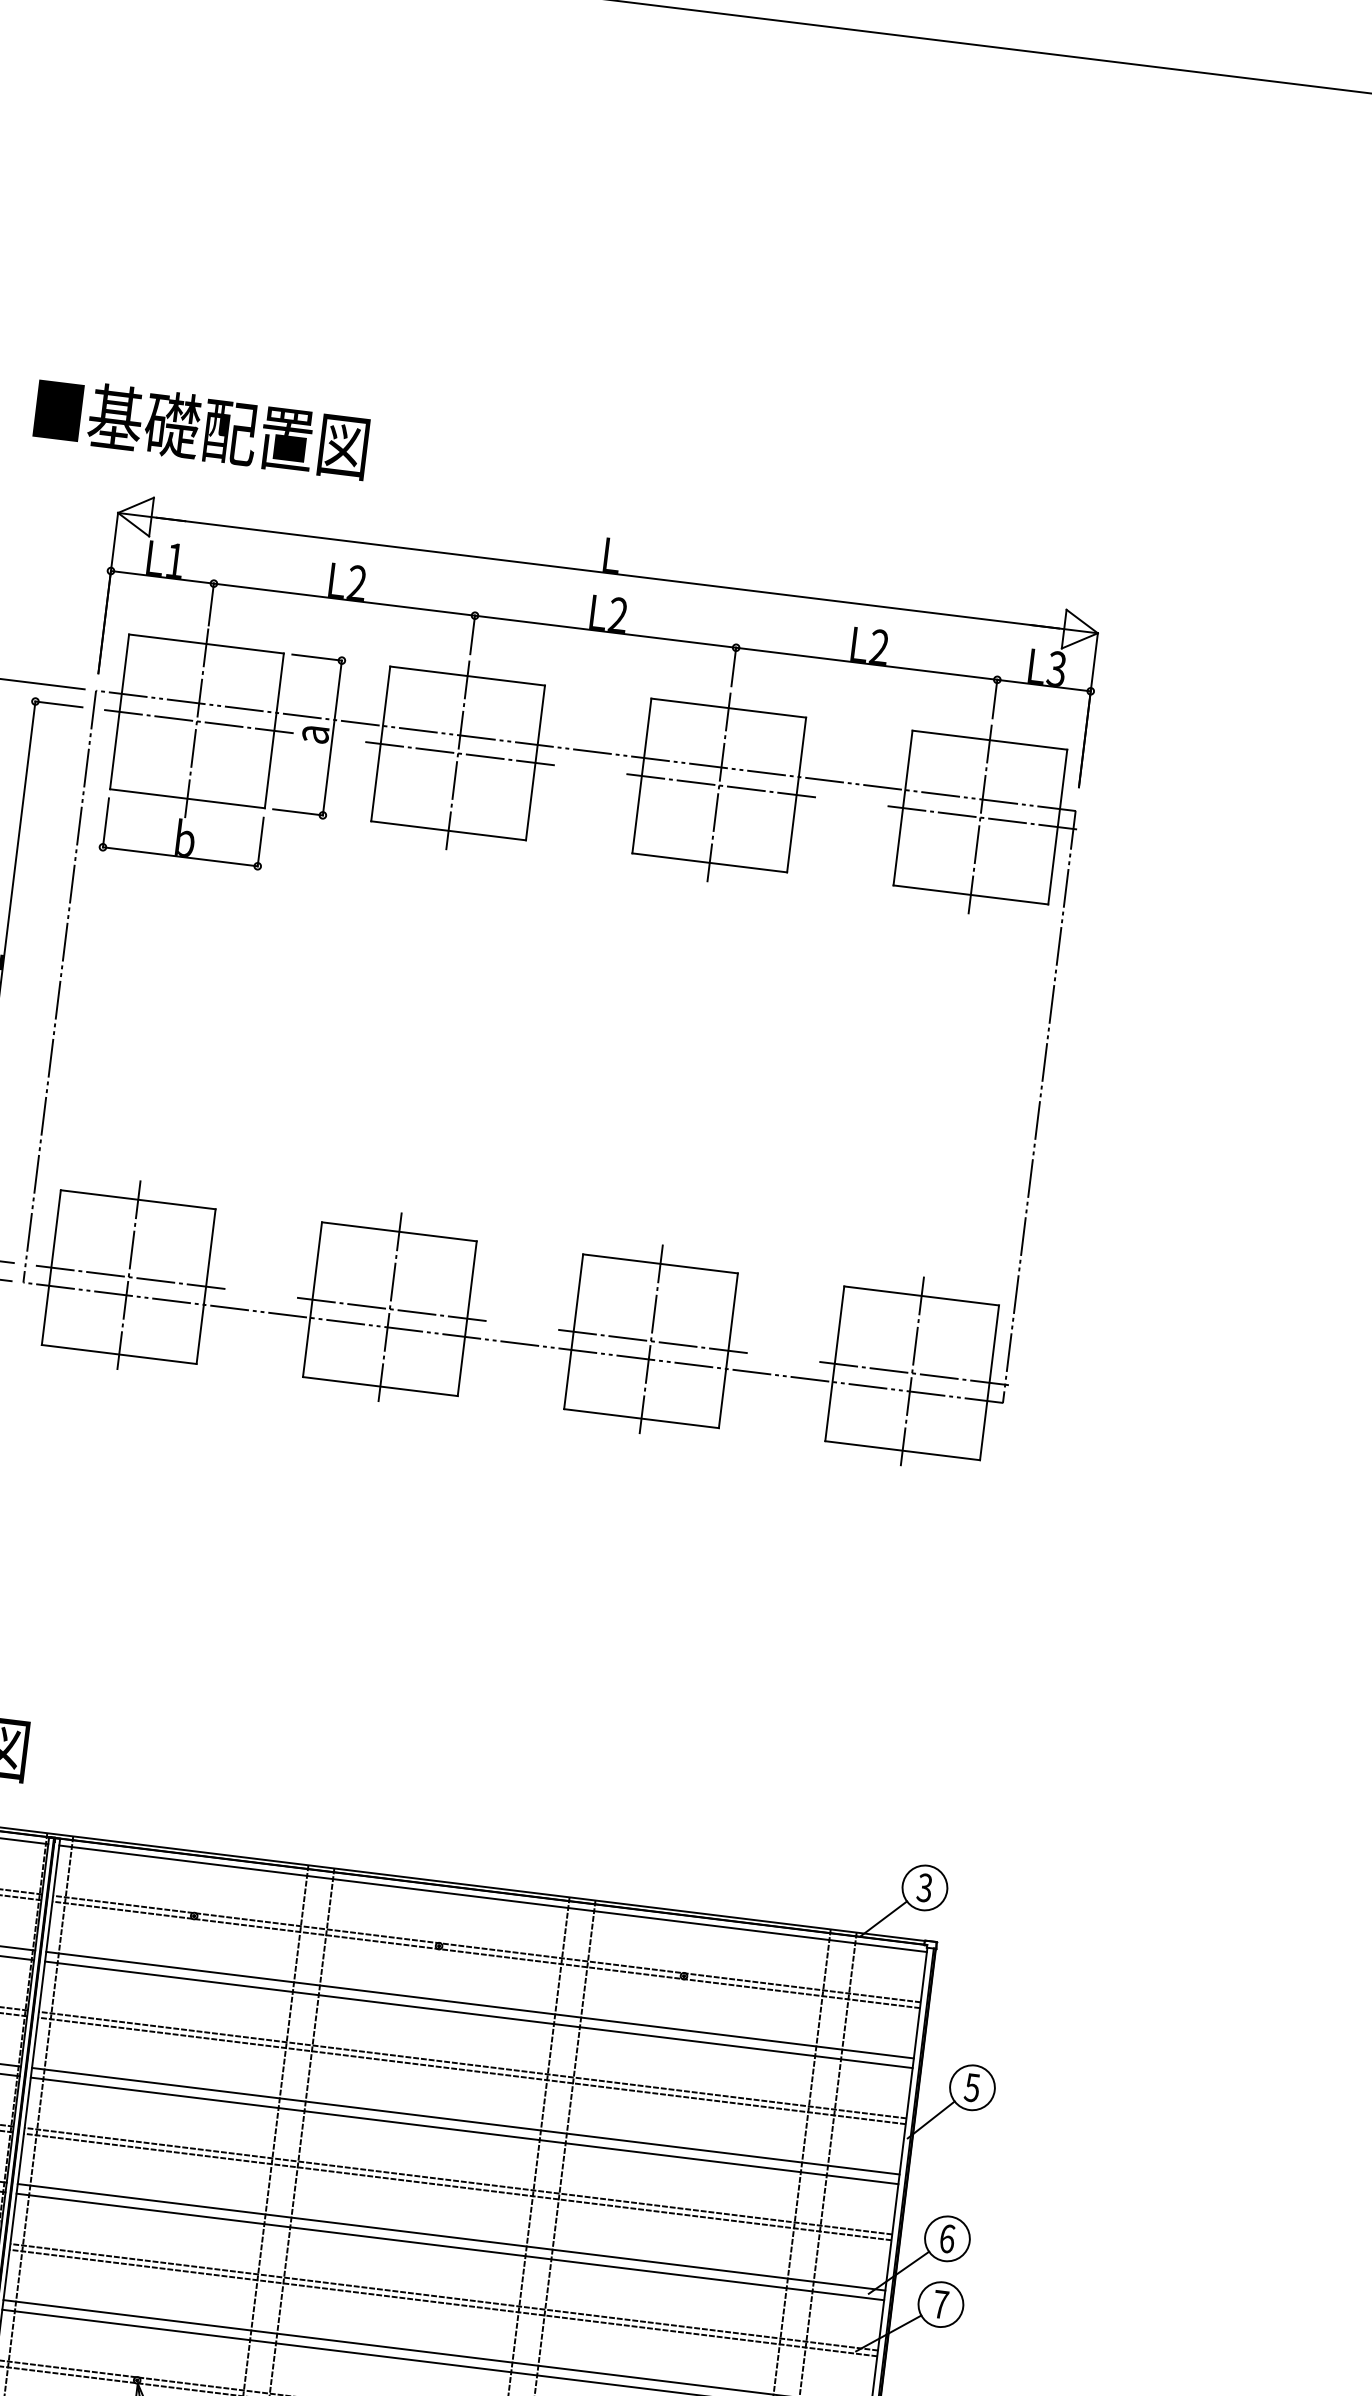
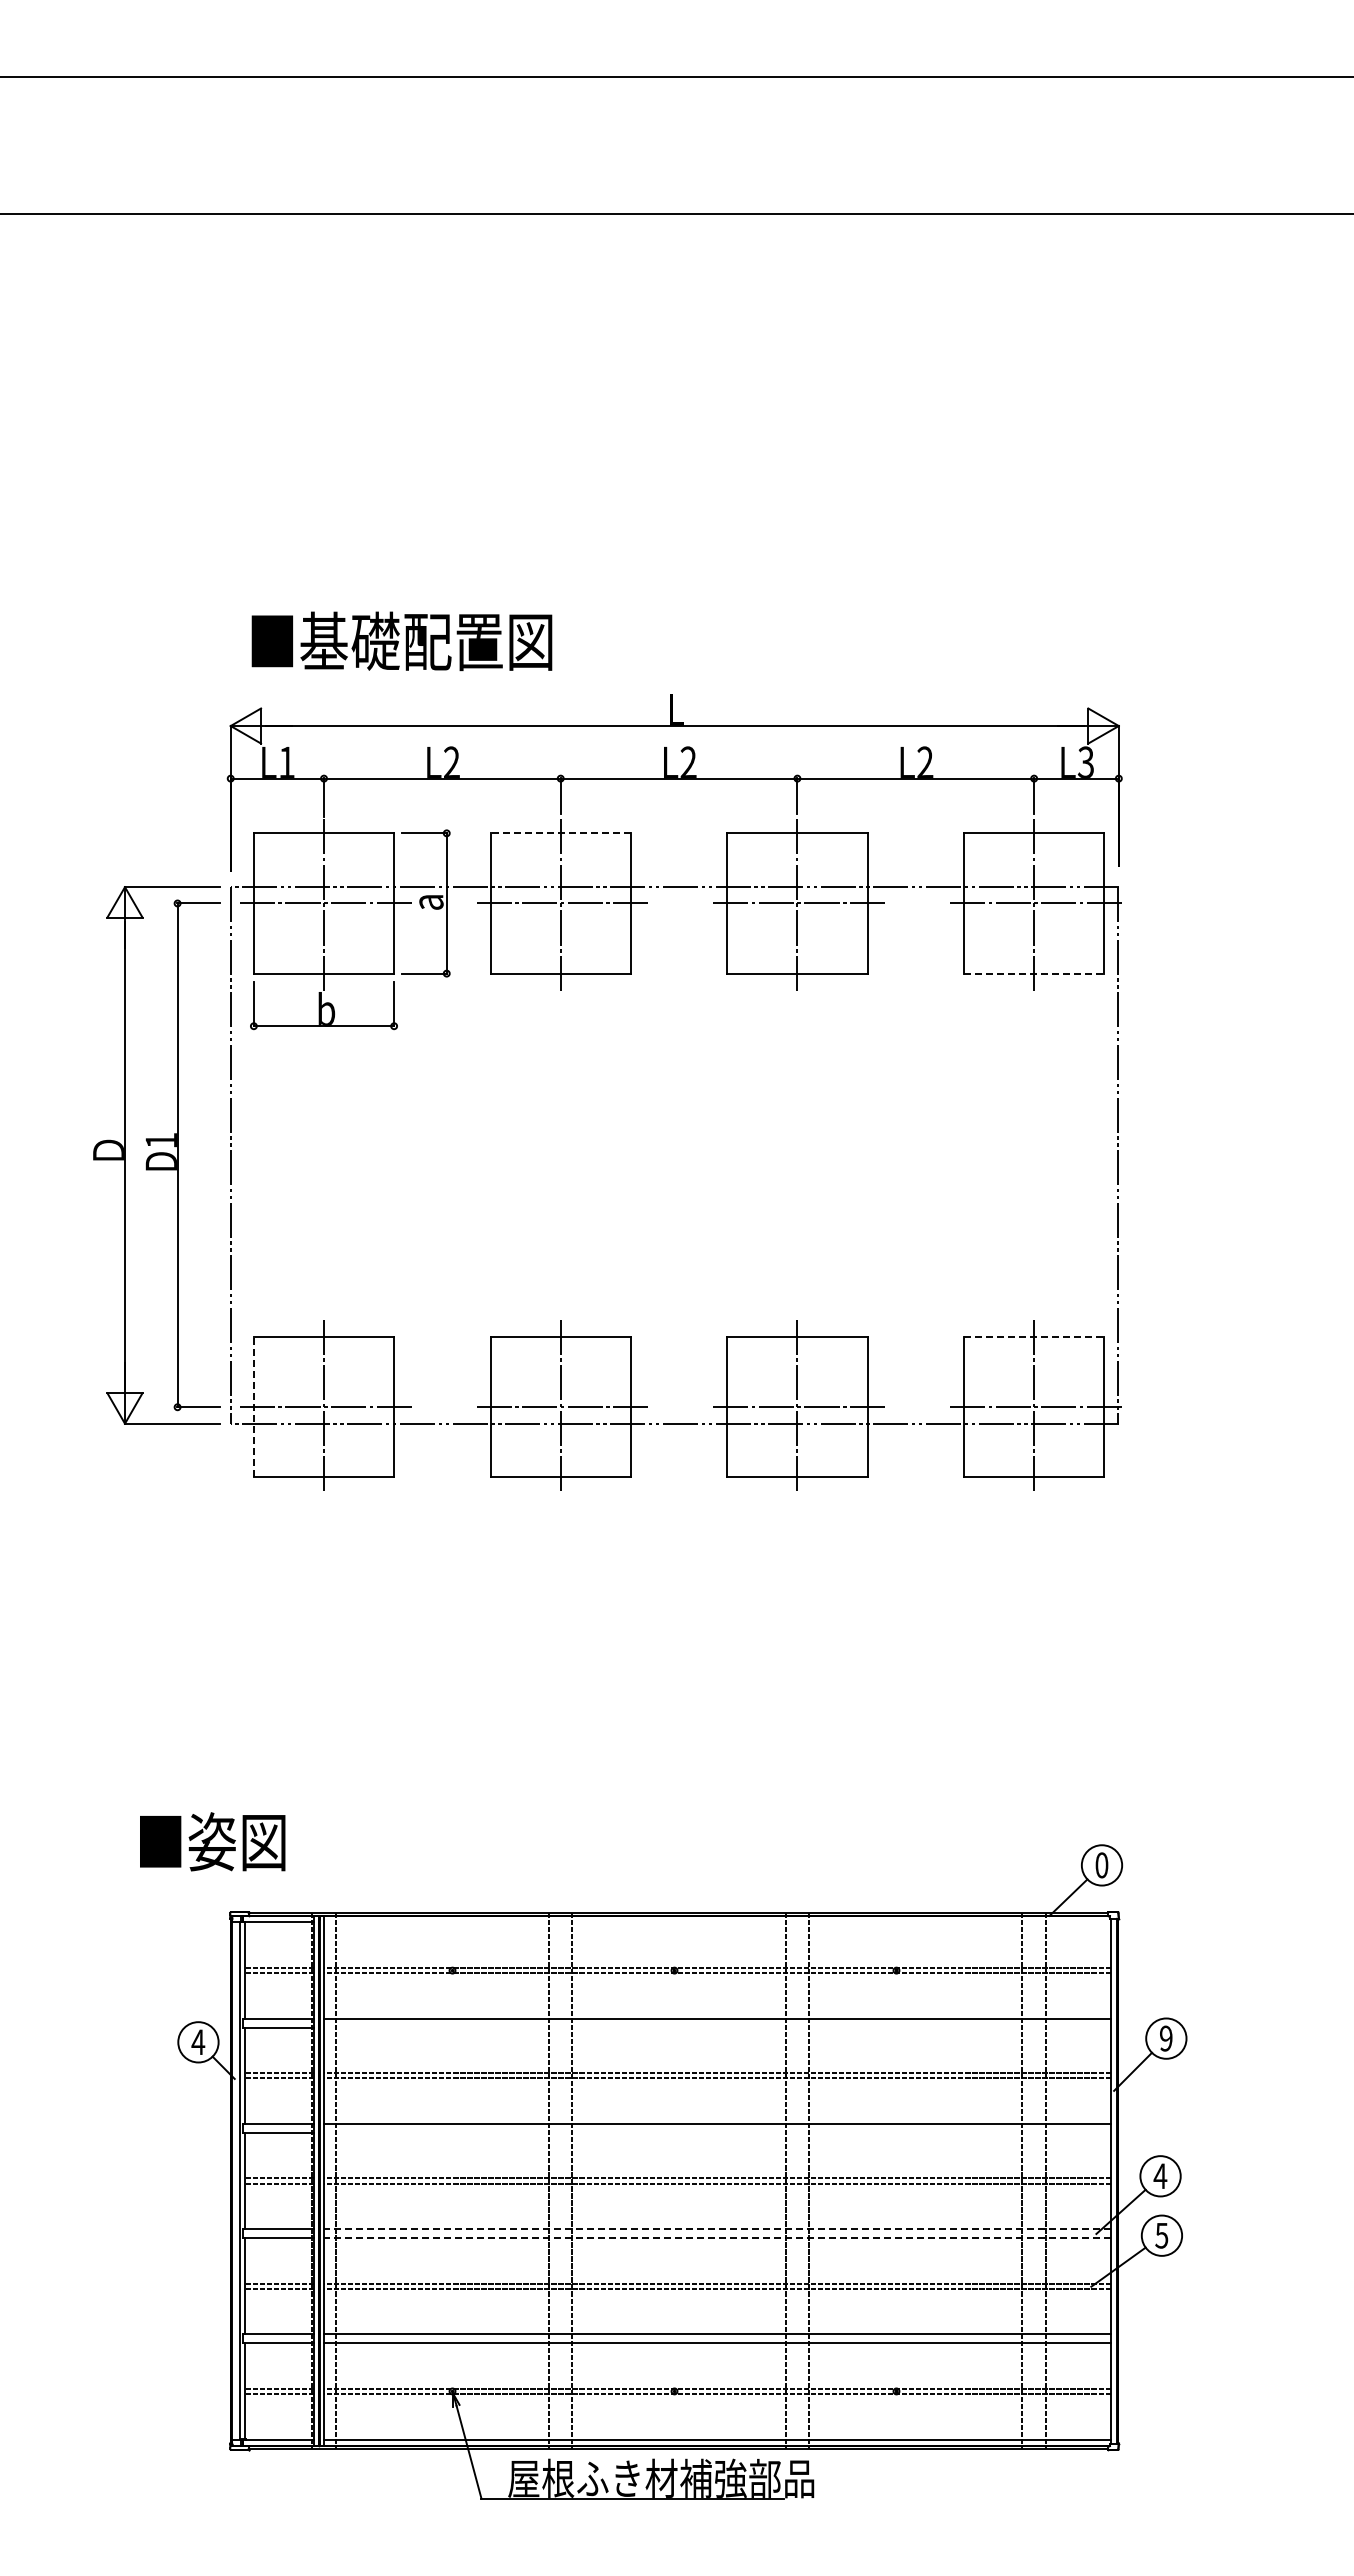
text: (201, 428) -> (401, 641), moved
line: (467, 676) -> (560, 833), solid -> dashed
line: (971, 894) -> (1034, 973), solid -> dashed
line: (51, 1266) -> (253, 1406), solid -> dashed
line: (922, 1296) -> (1034, 1337), solid -> dashed
text: (924, 1888) -> (1101, 1865), 3 -> 0
line: (493, 1898) -> (717, 1922), removed
line: (478, 2014) -> (717, 2027), removed
text: (971, 2087) -> (1165, 2038), 5 -> 9
line: (464, 2130) -> (717, 2132), removed
line: (451, 2237) -> (717, 2229), solid -> dashed
text: (947, 2239) -> (1160, 2176), 6 -> 4
line: (450, 2247) -> (717, 2238), solid -> dashed
text: (940, 2304) -> (1161, 2235), 7 -> 5

